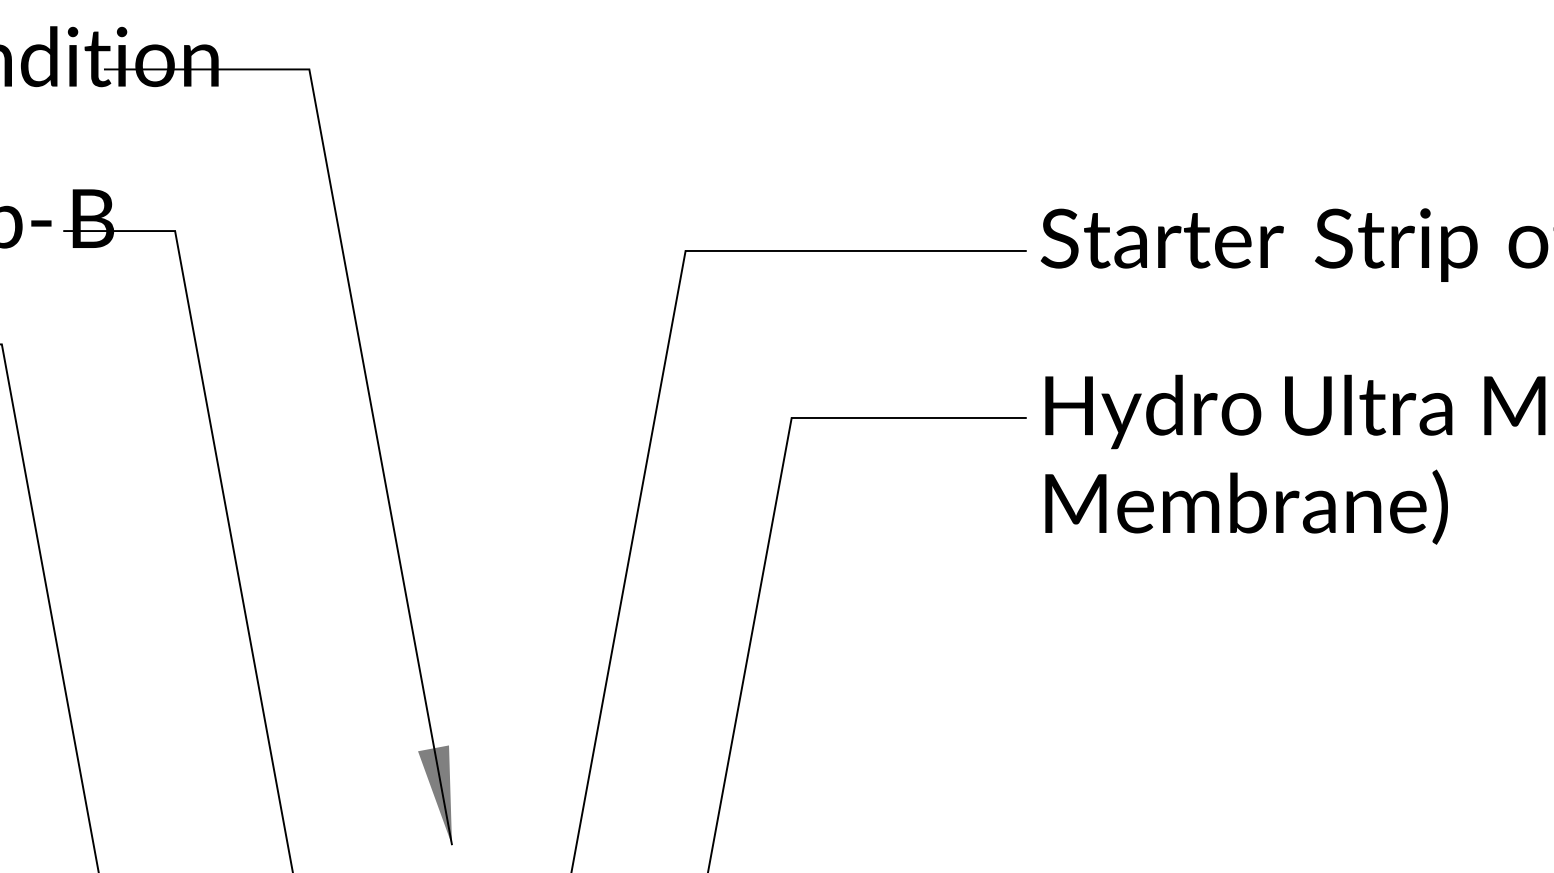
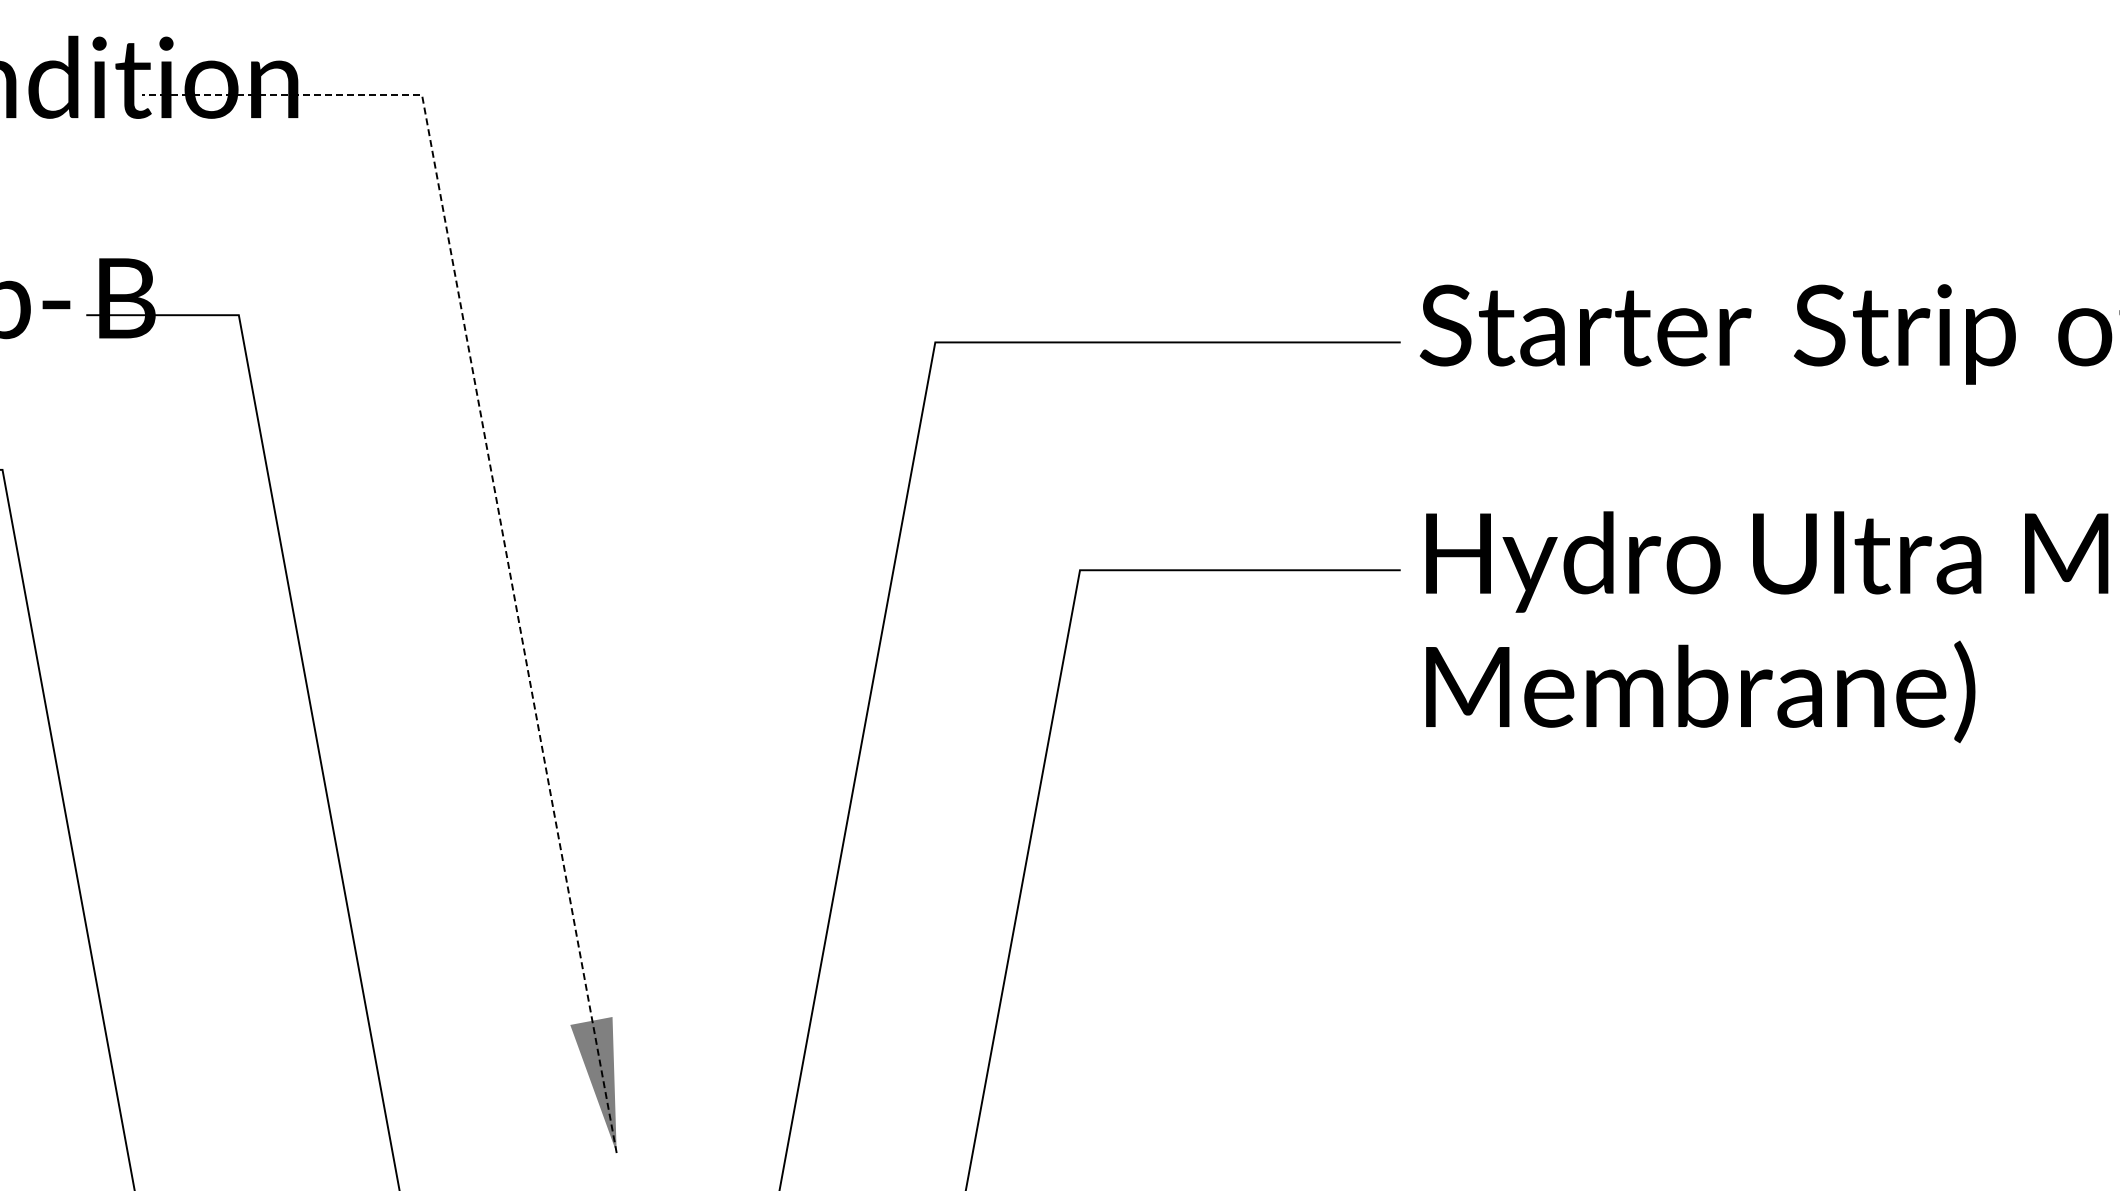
line: (361, 355) -> (493, 484), solid -> dashed

